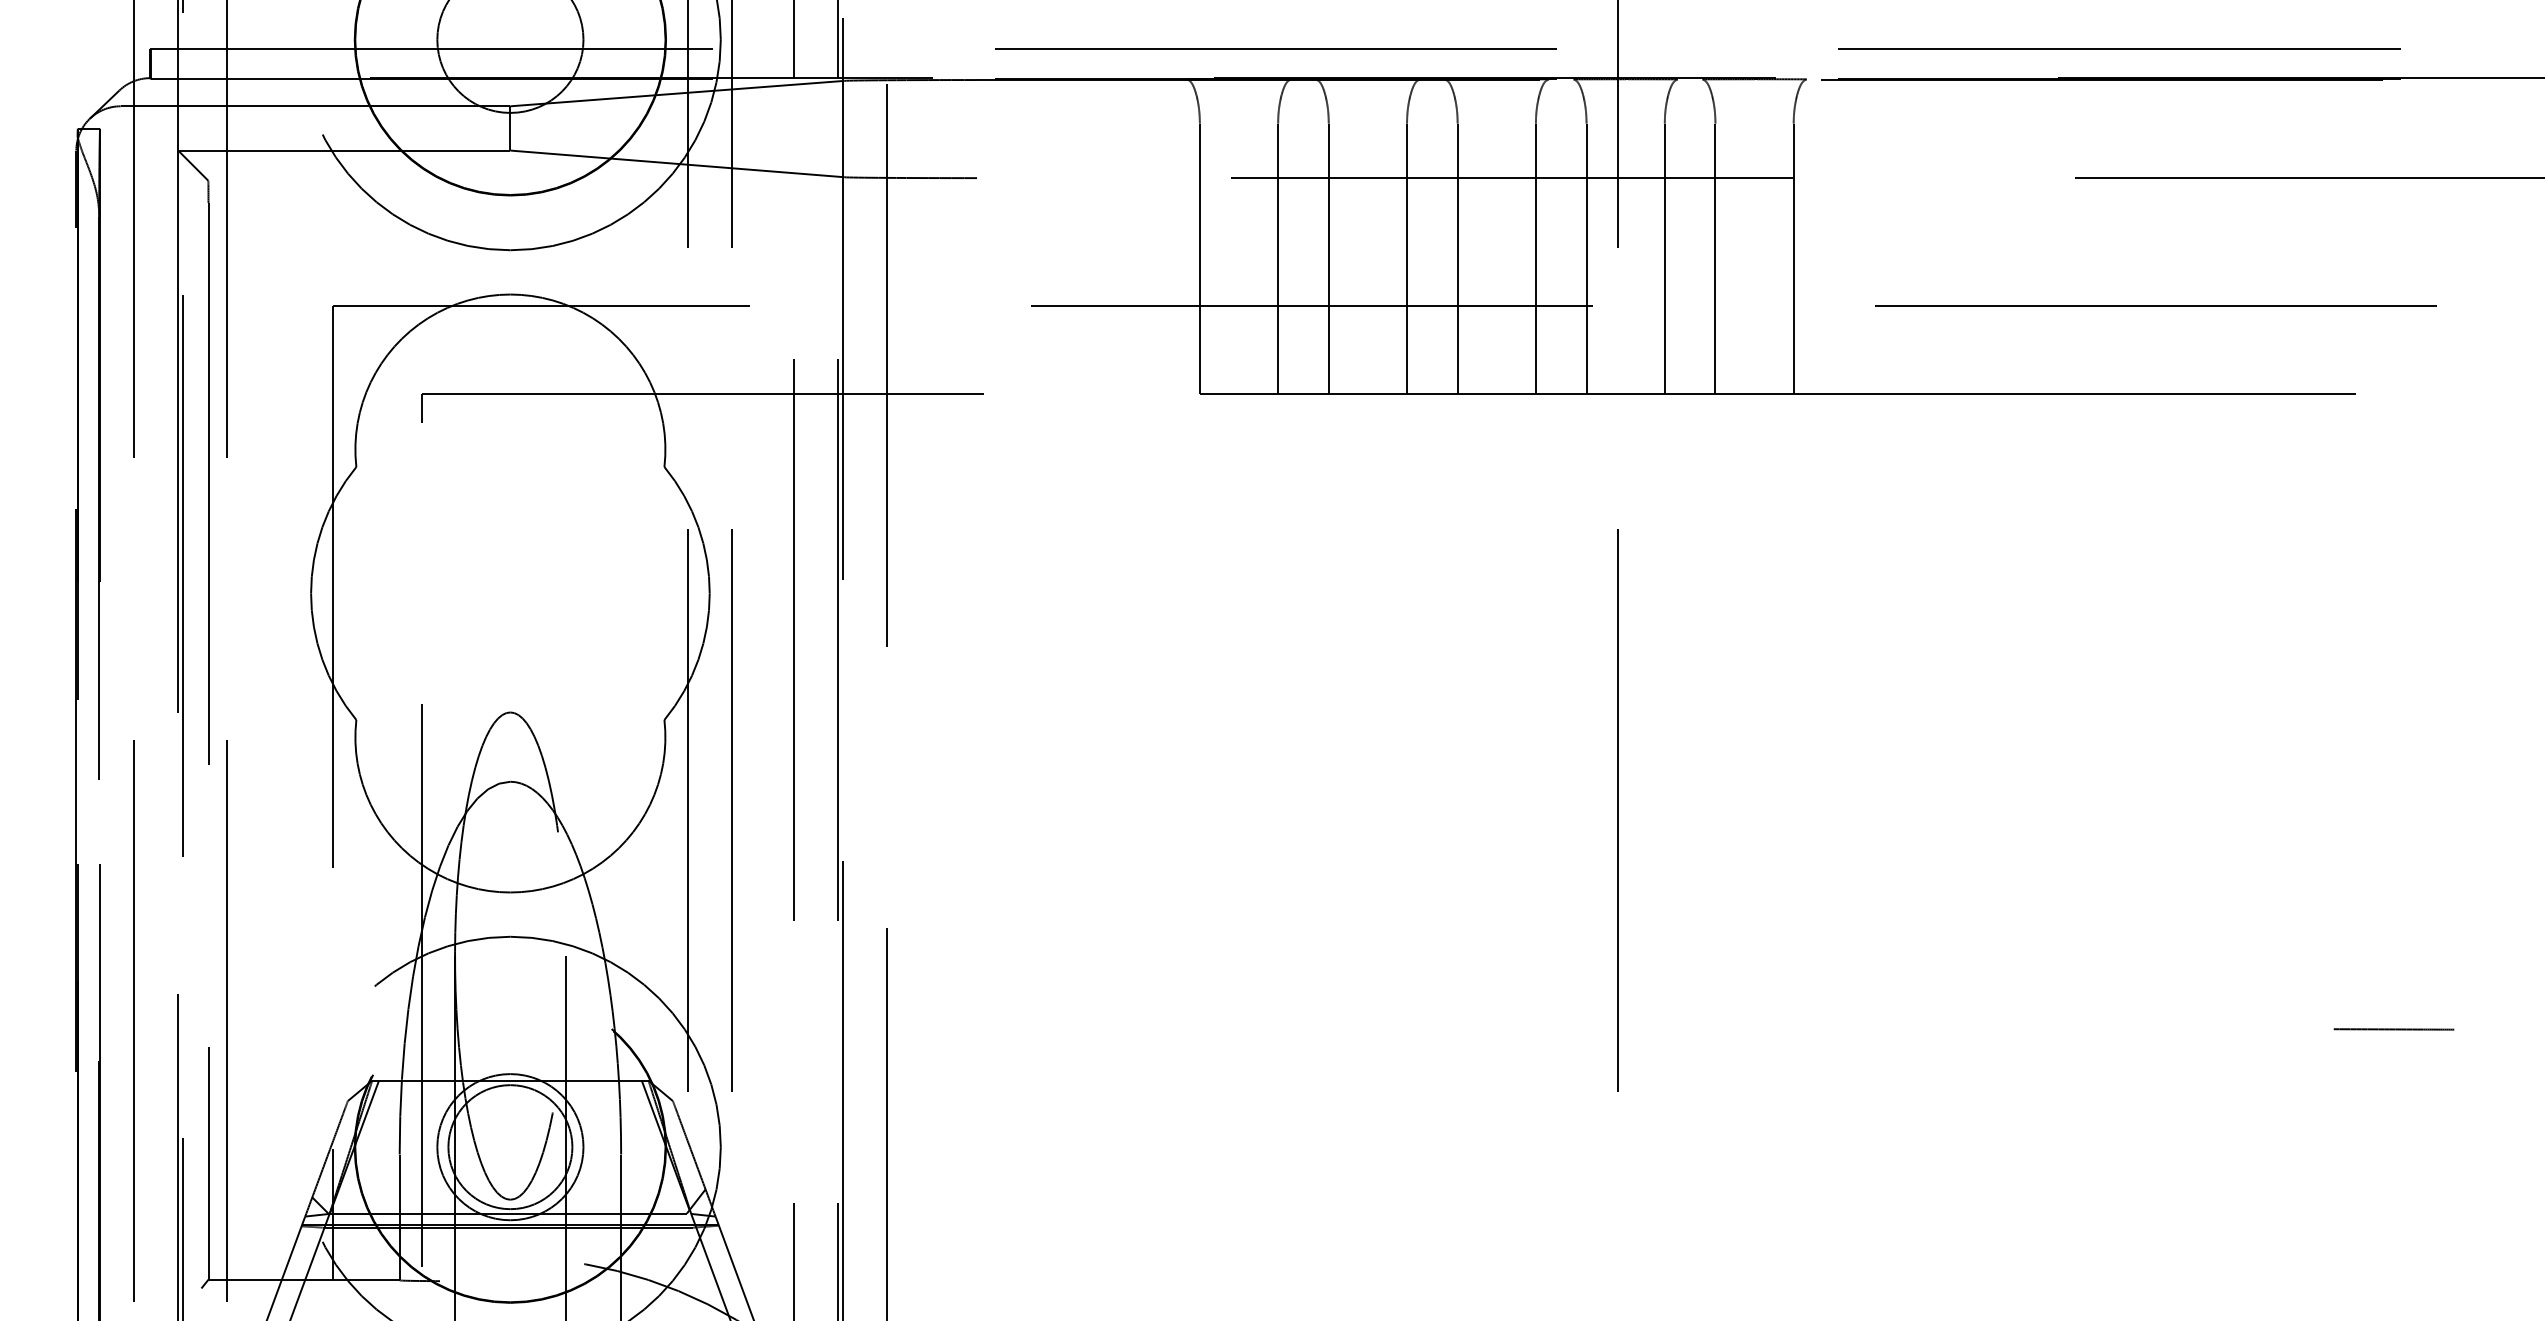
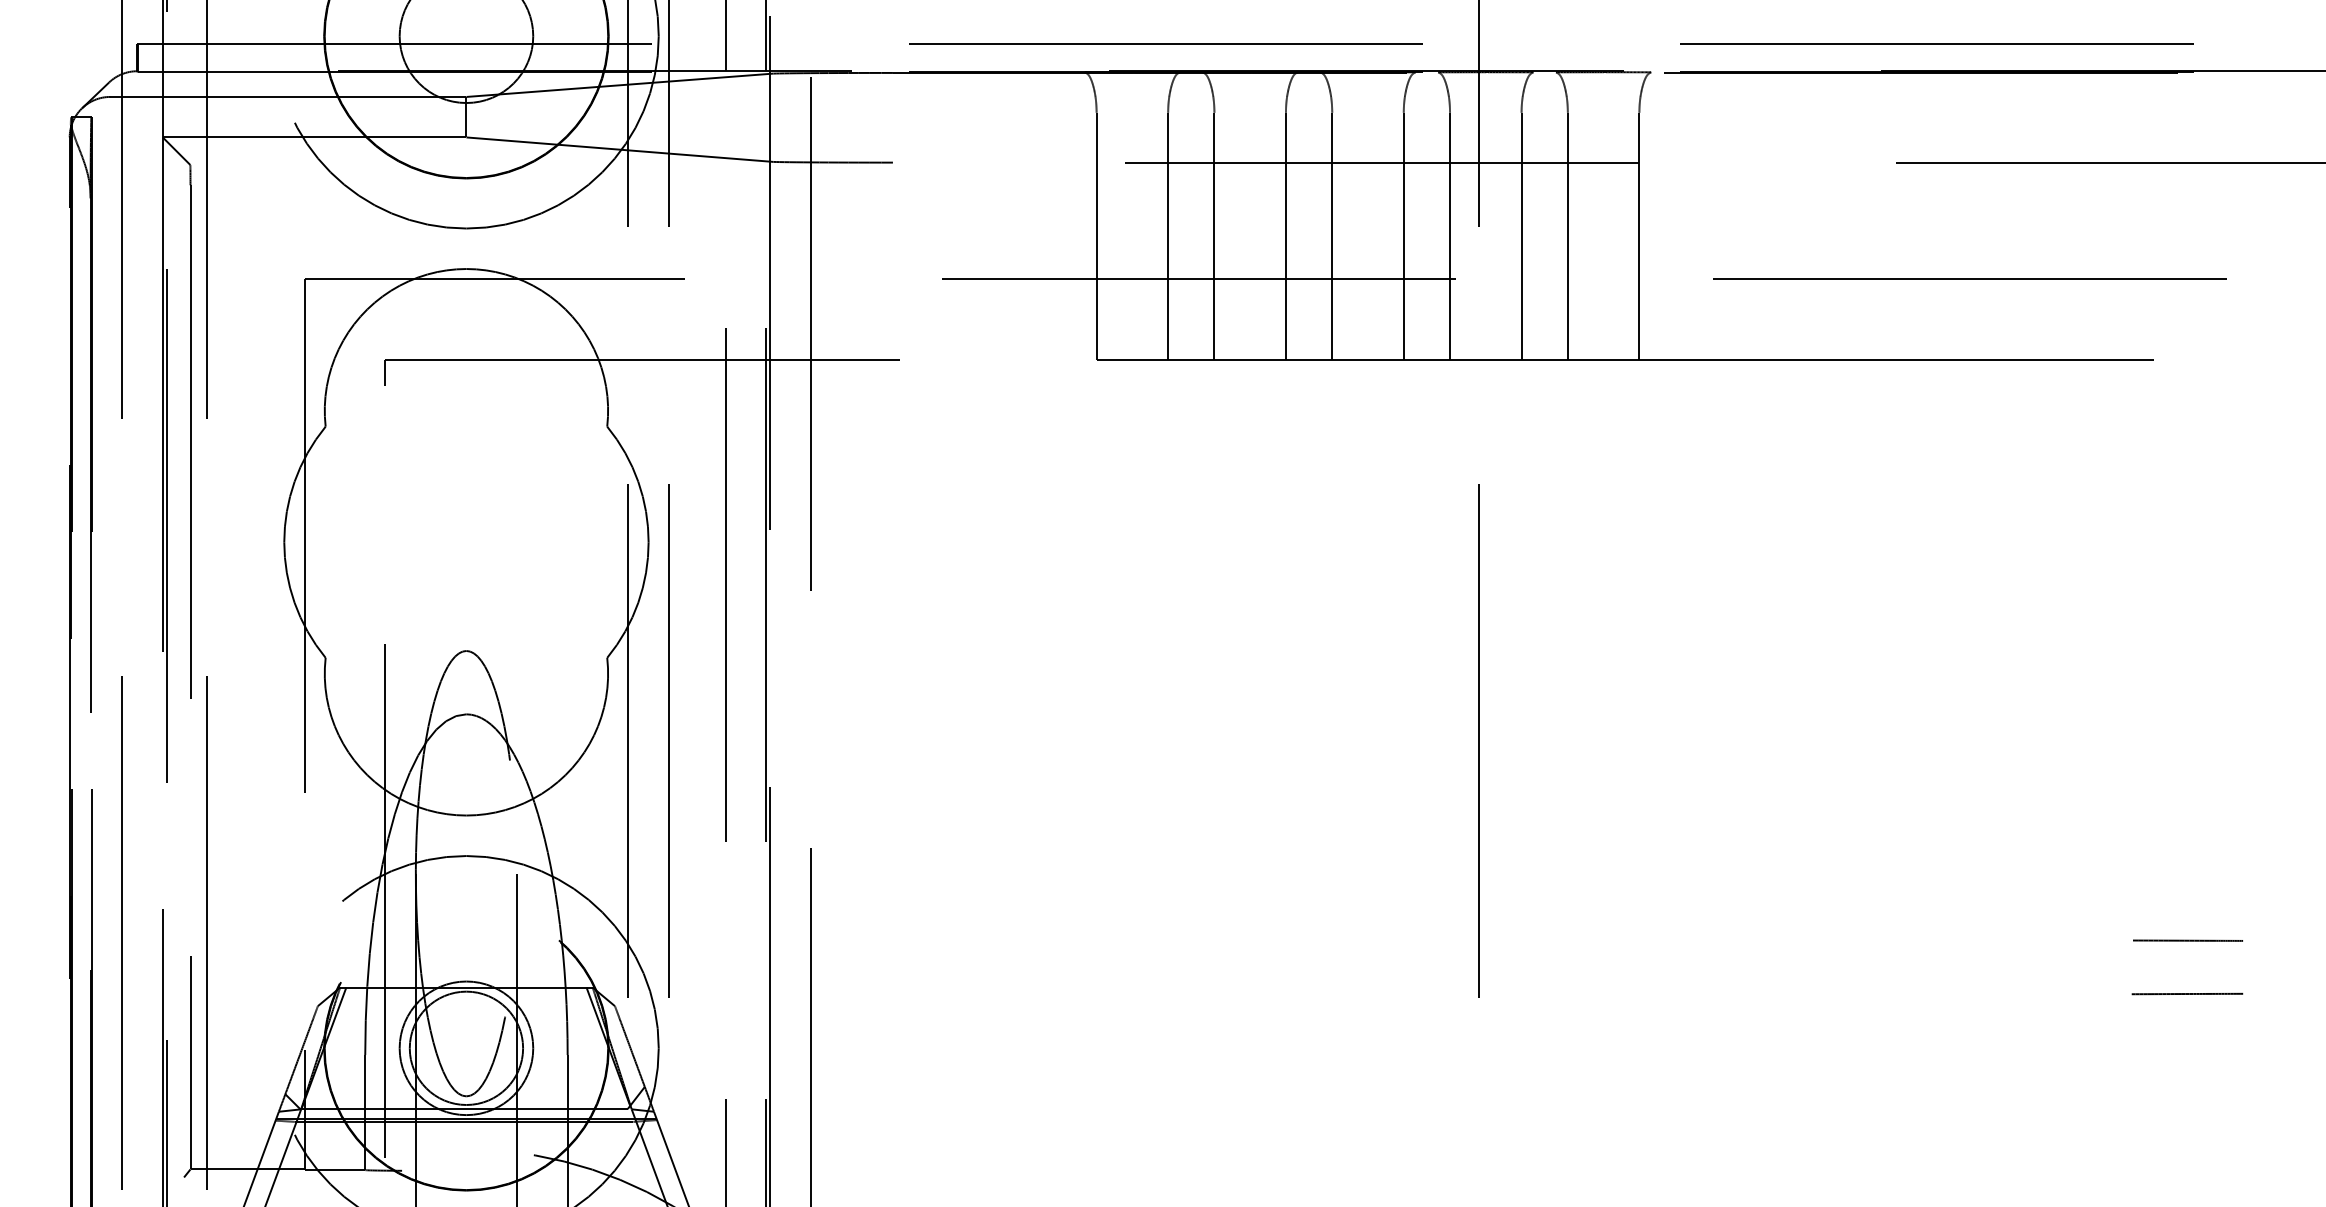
line: (2393, 1087) -> (2187, 993), added

